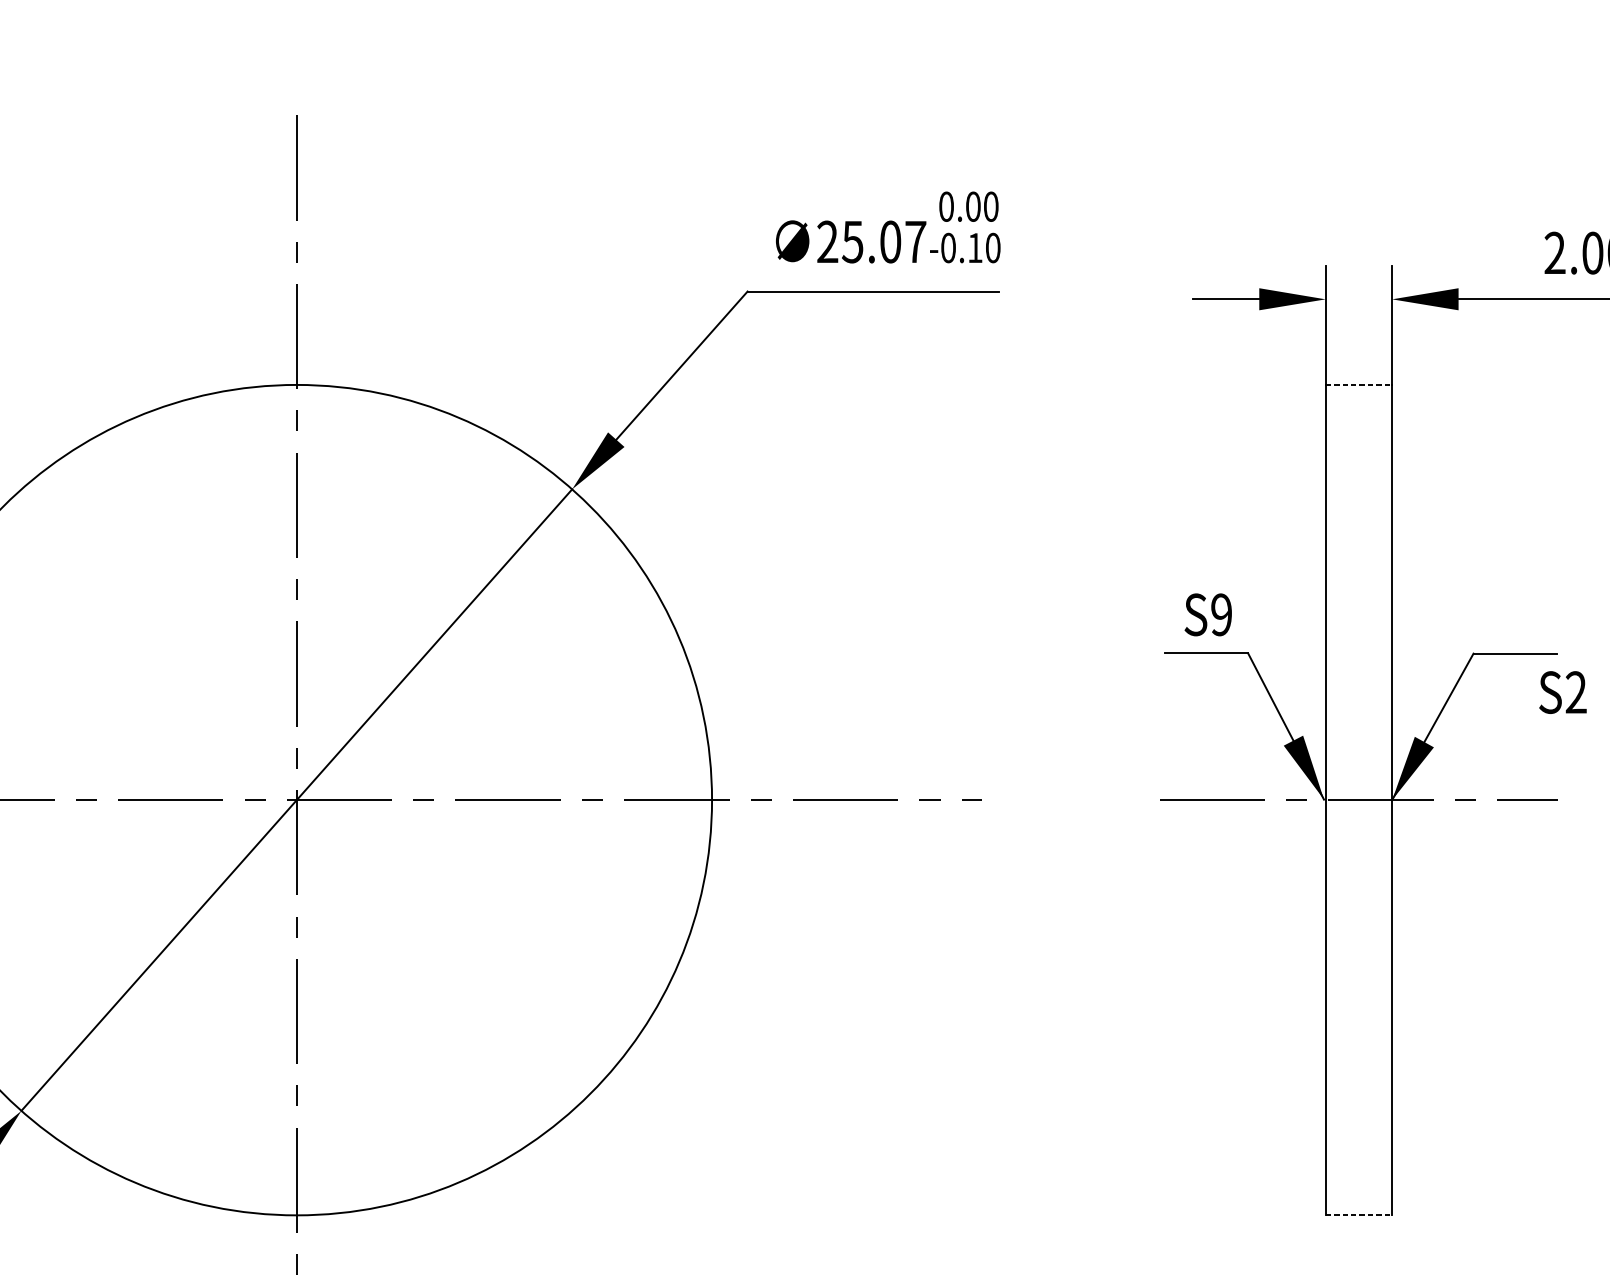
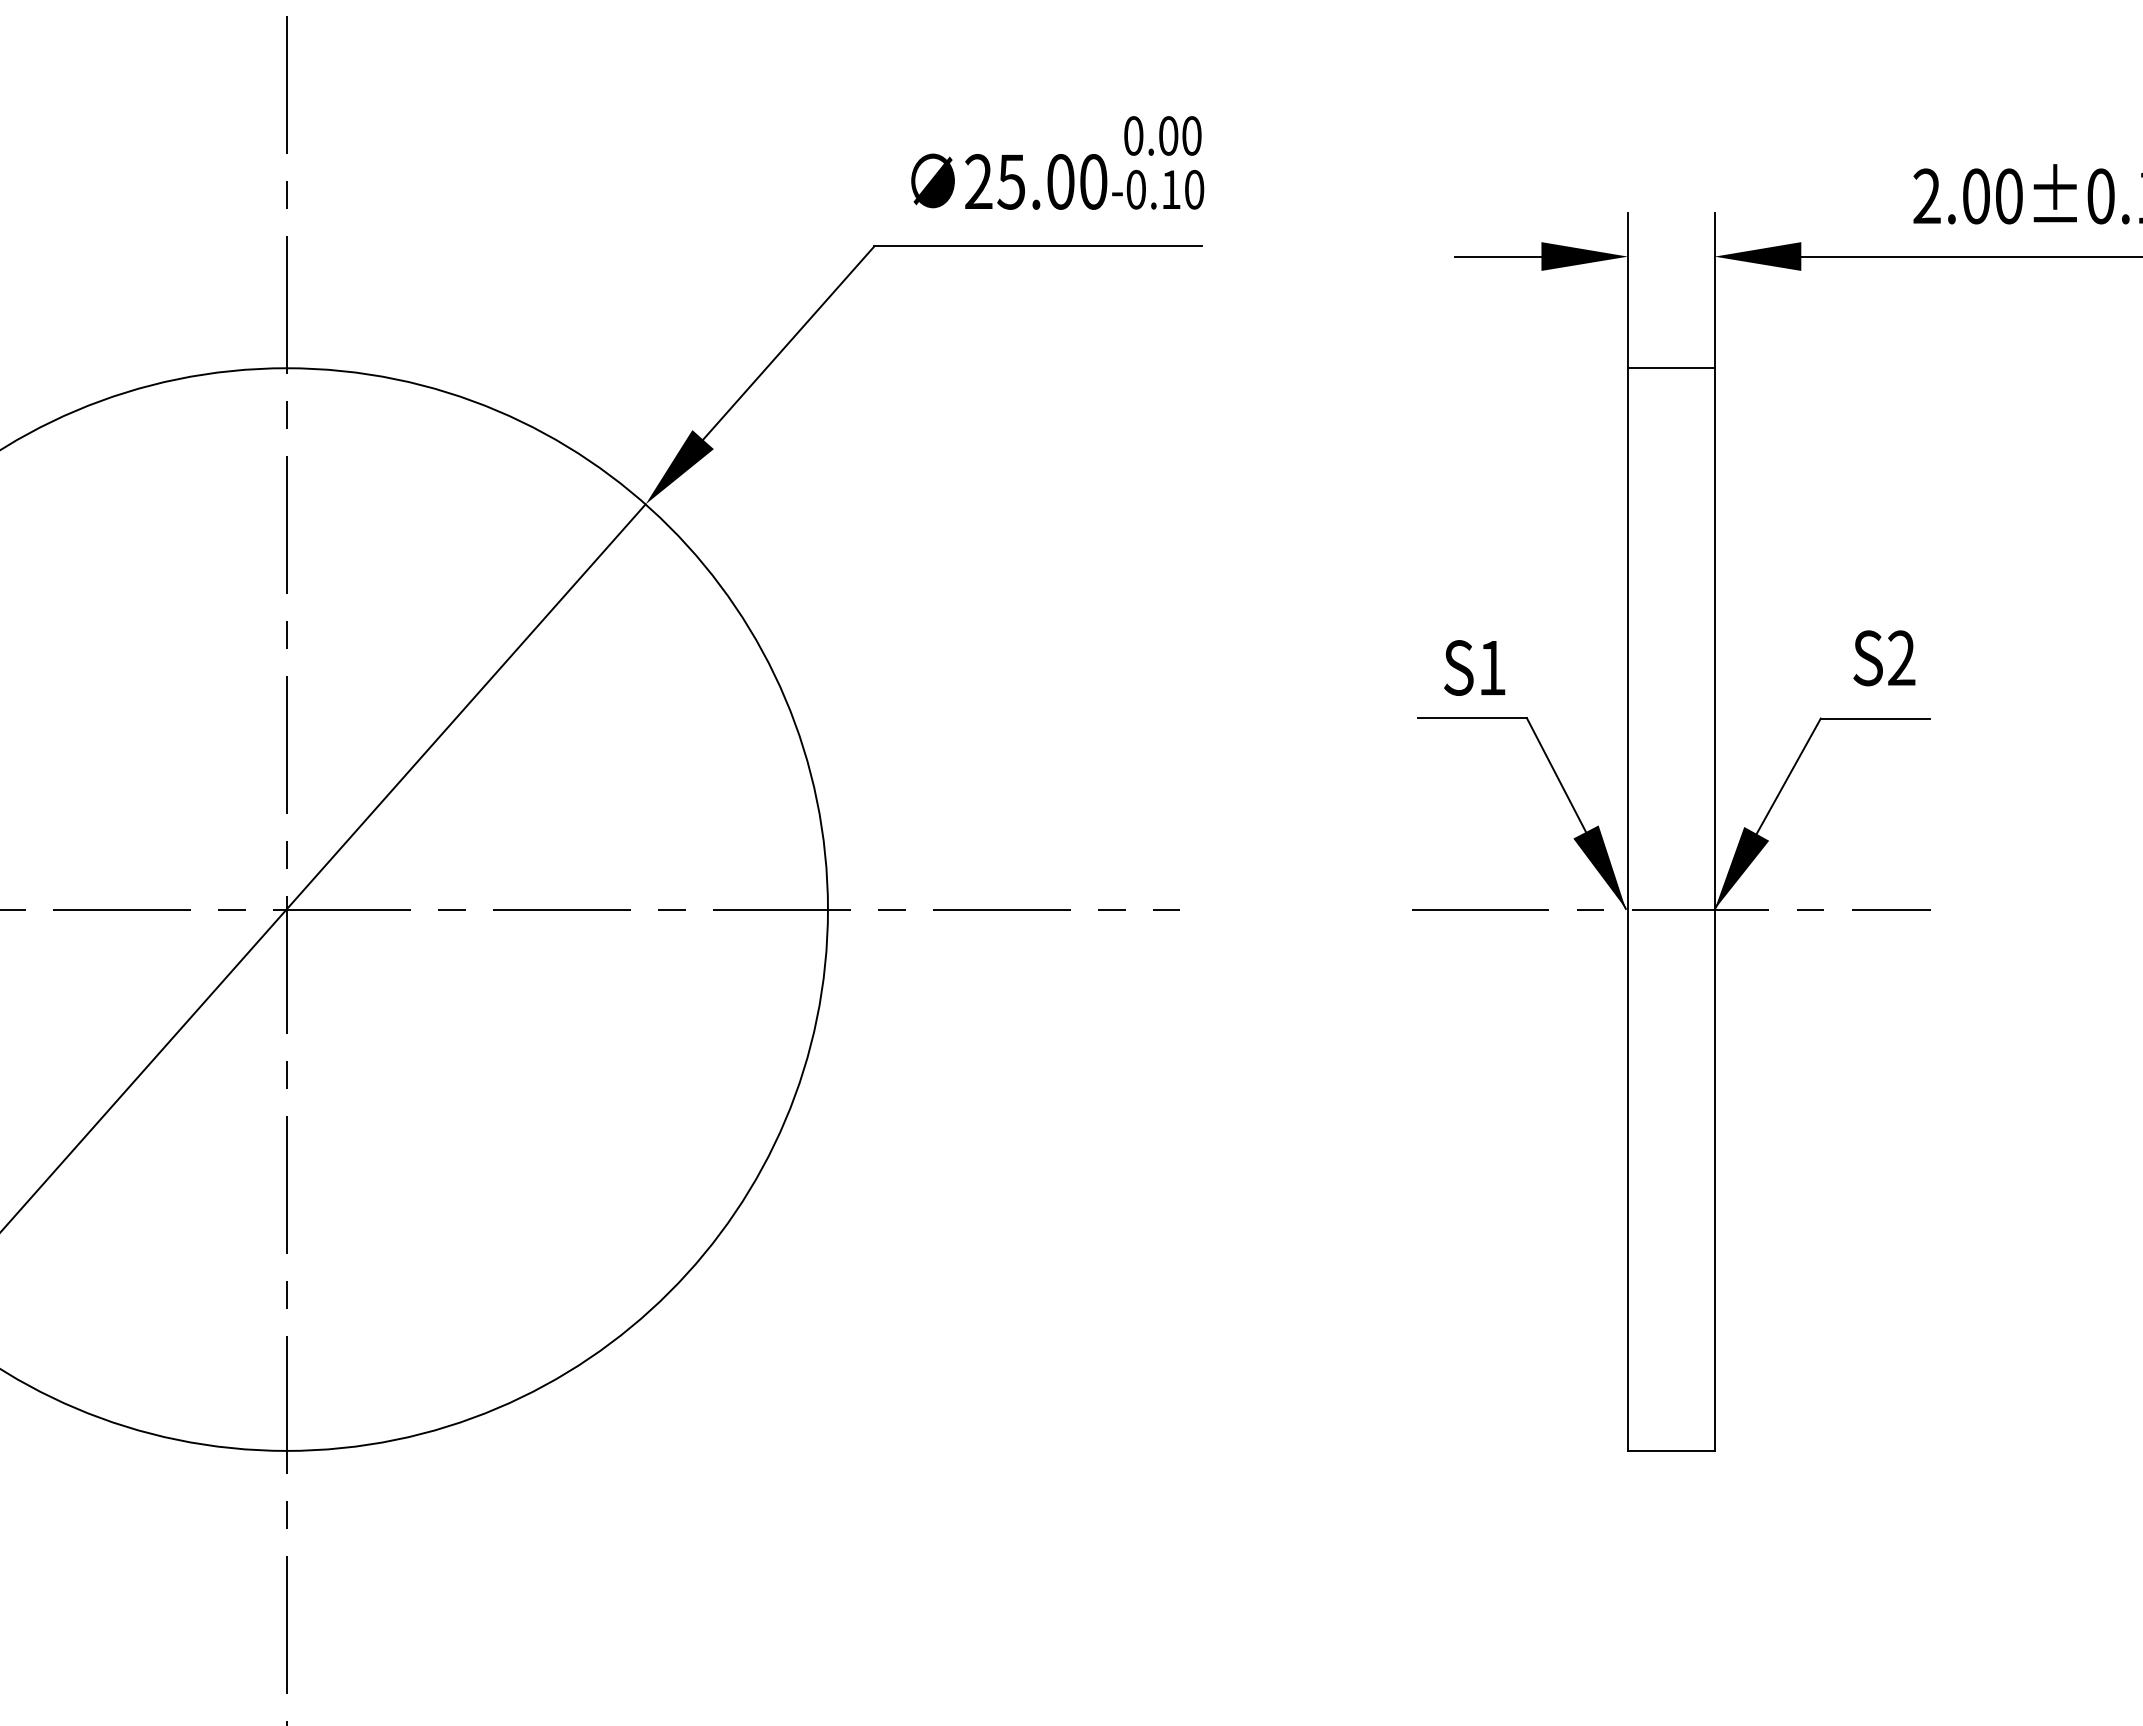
text: (915, 241) -> (1093, 181), 25.07 -> 25.00
line: (1359, 385) -> (1671, 368), dashed -> solid
text: (1220, 614) -> (1491, 667), S9 -> S1
text: (1563, 692) -> (1884, 658), moved
line: (1359, 1215) -> (1671, 1450), dashed -> solid

